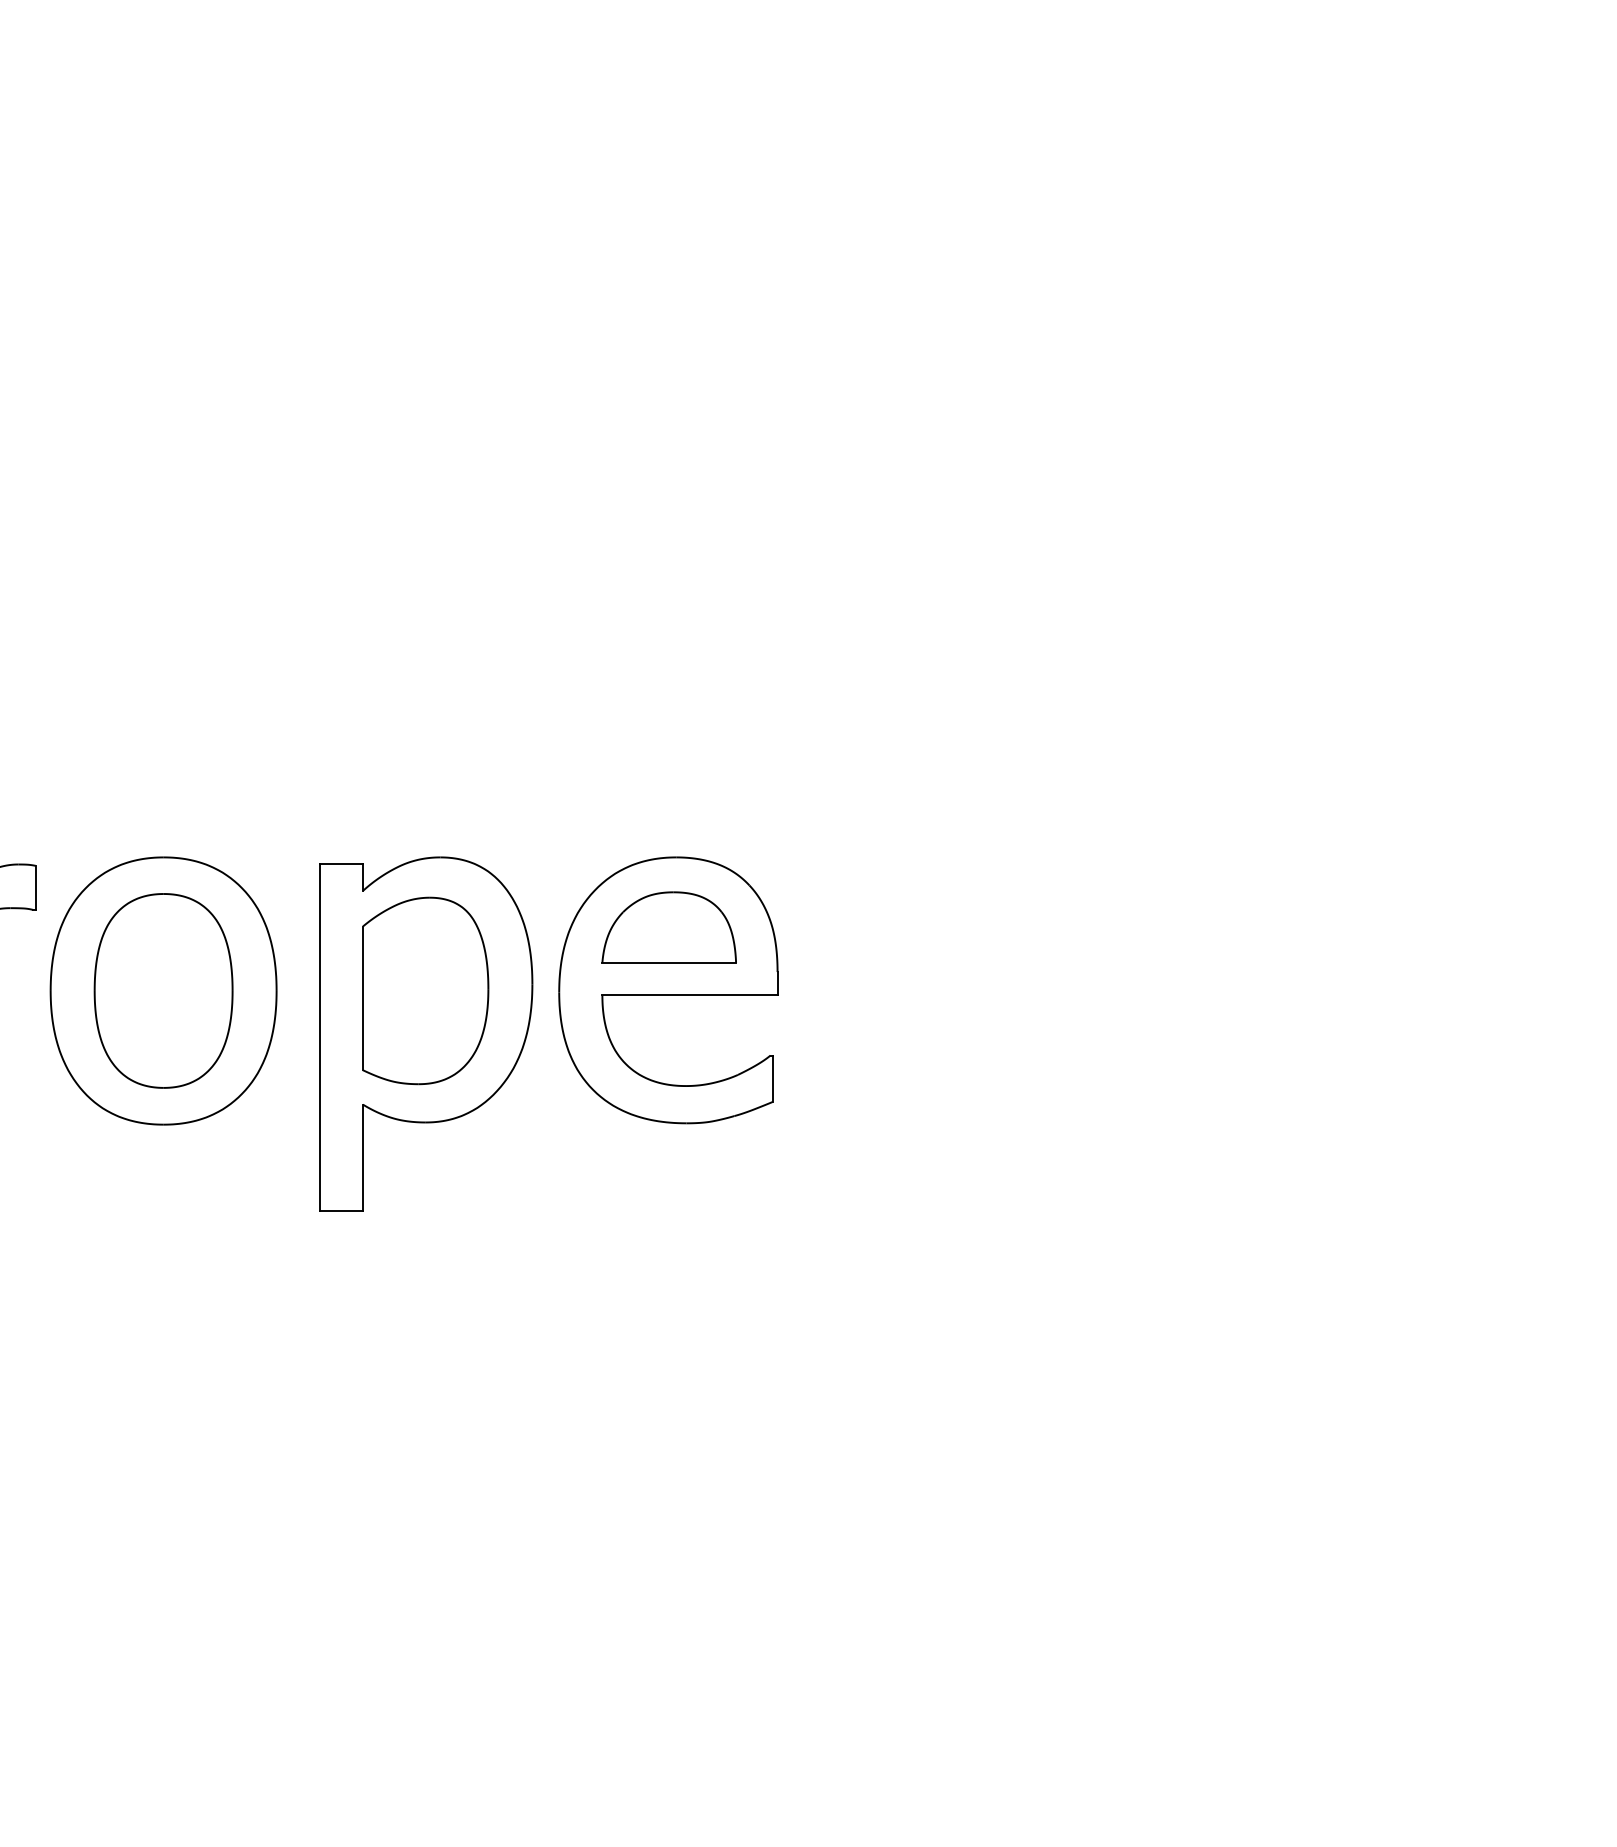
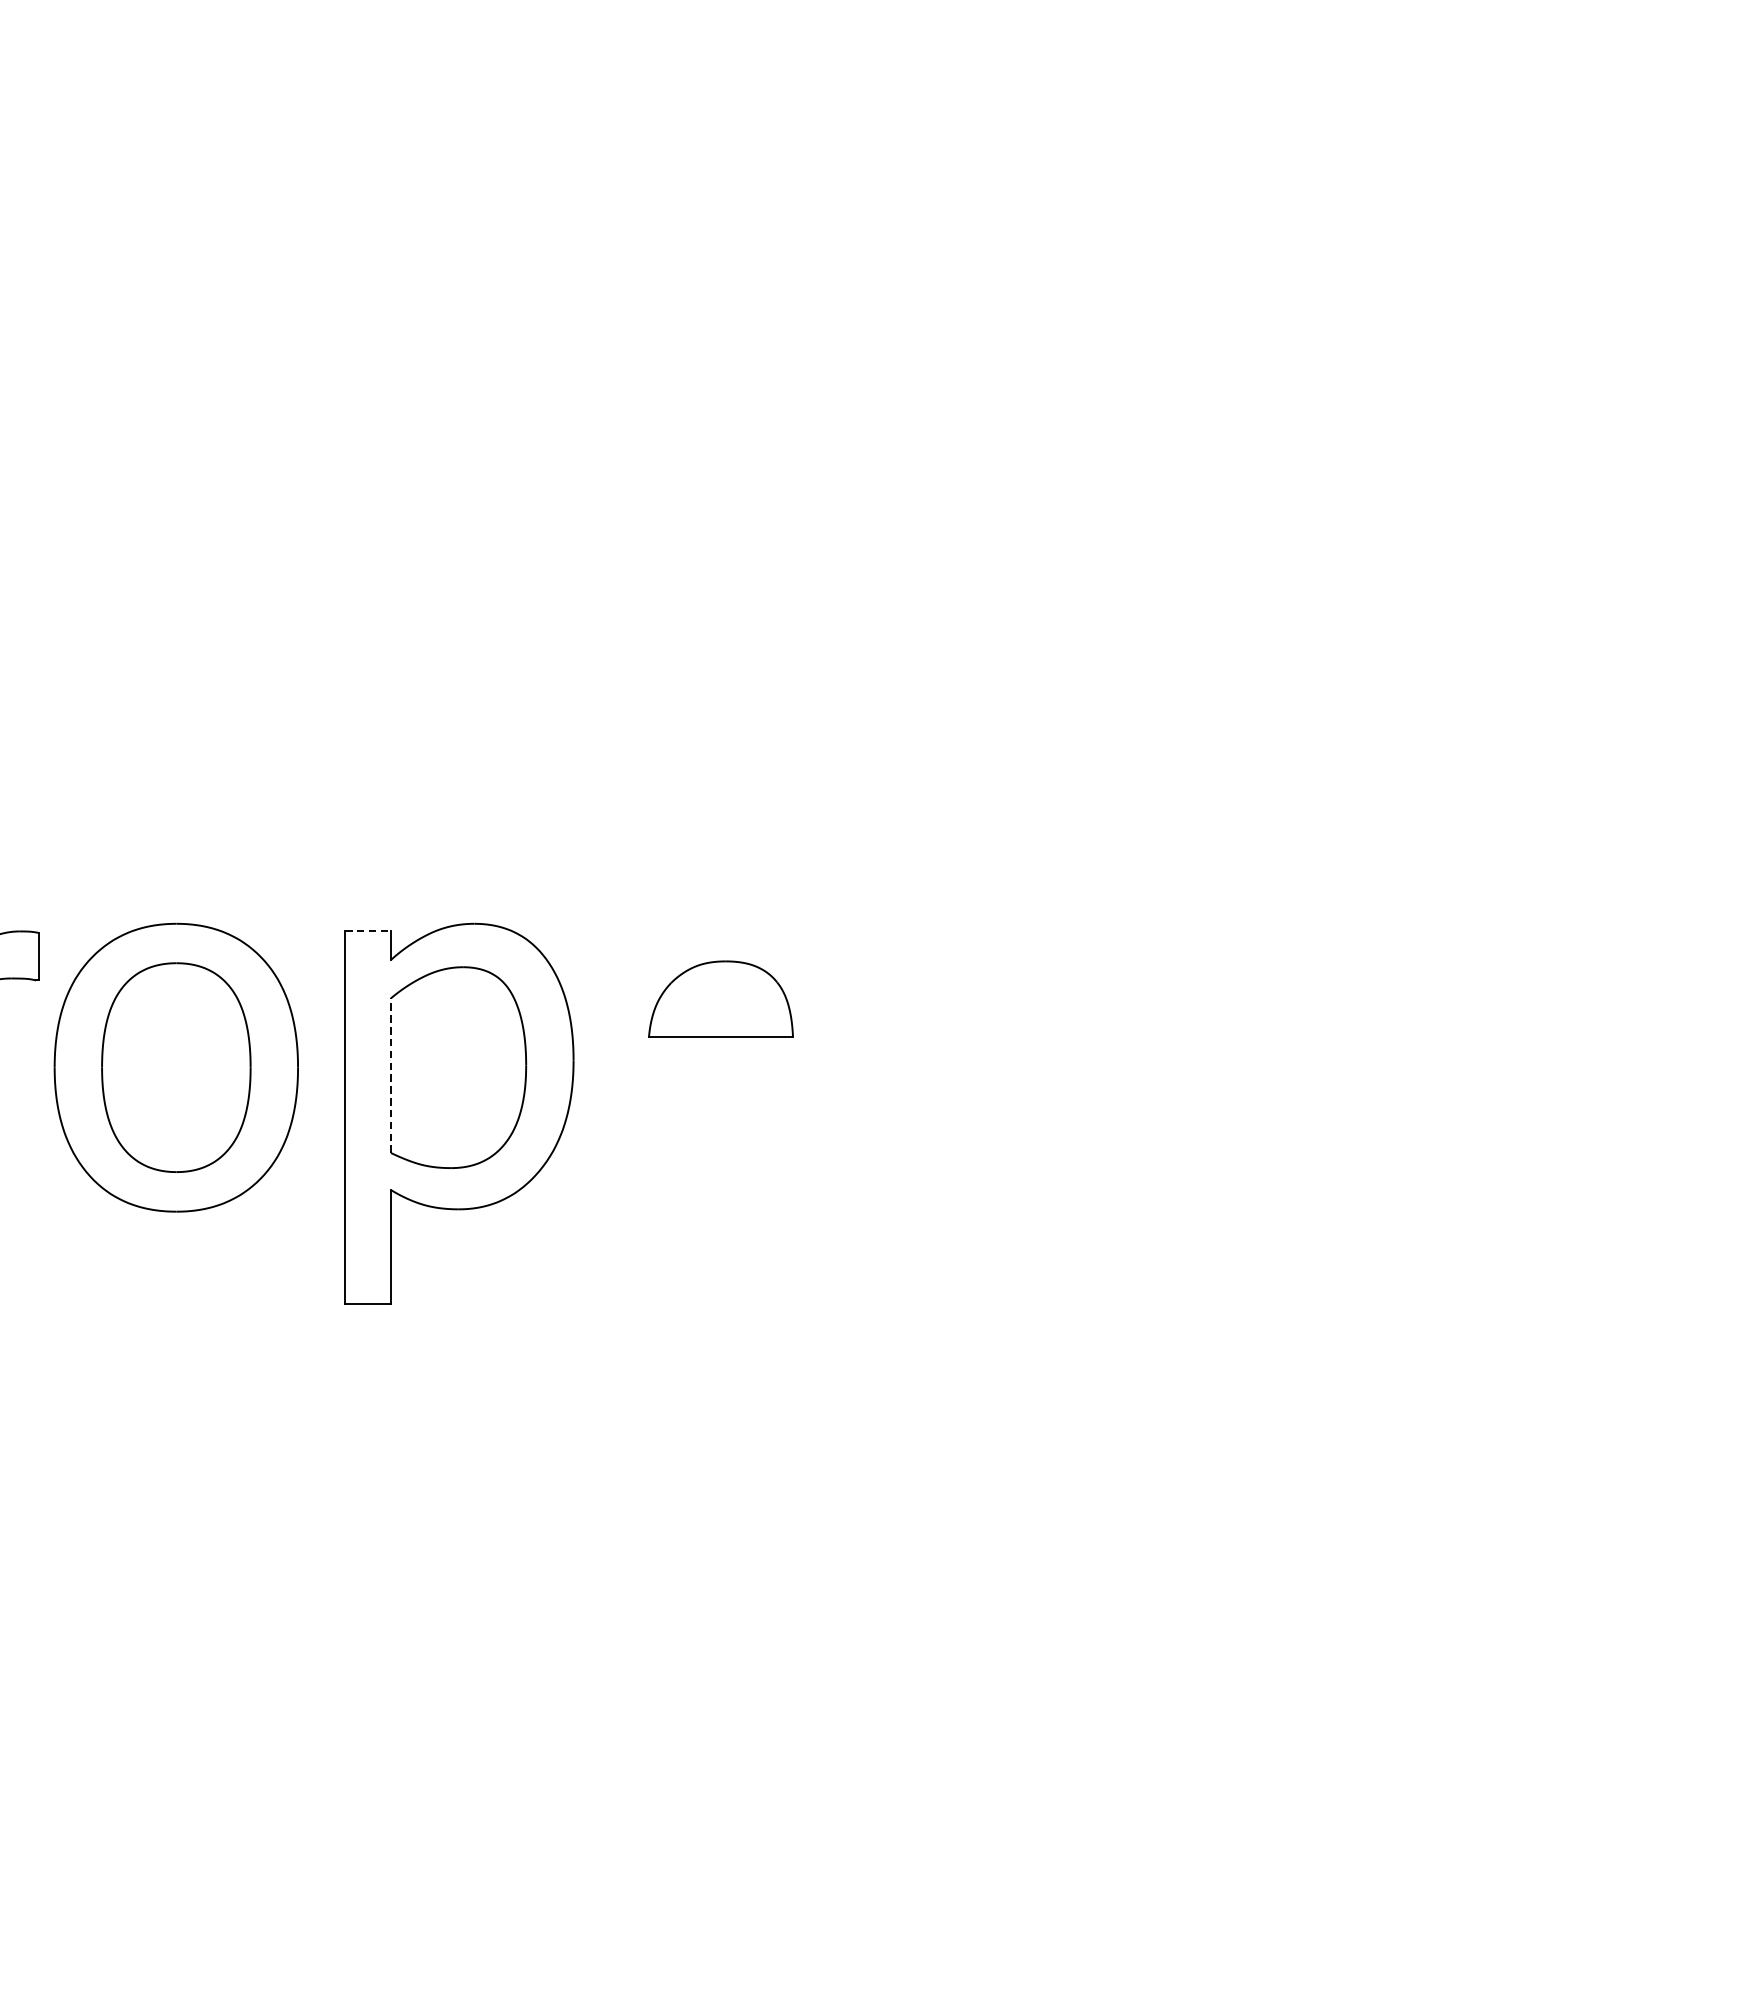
line: (342, 864) -> (369, 931), solid -> dashed
part: (668, 990) -> (720, 1067), removed
line: (362, 998) -> (390, 1075), solid -> dashed

